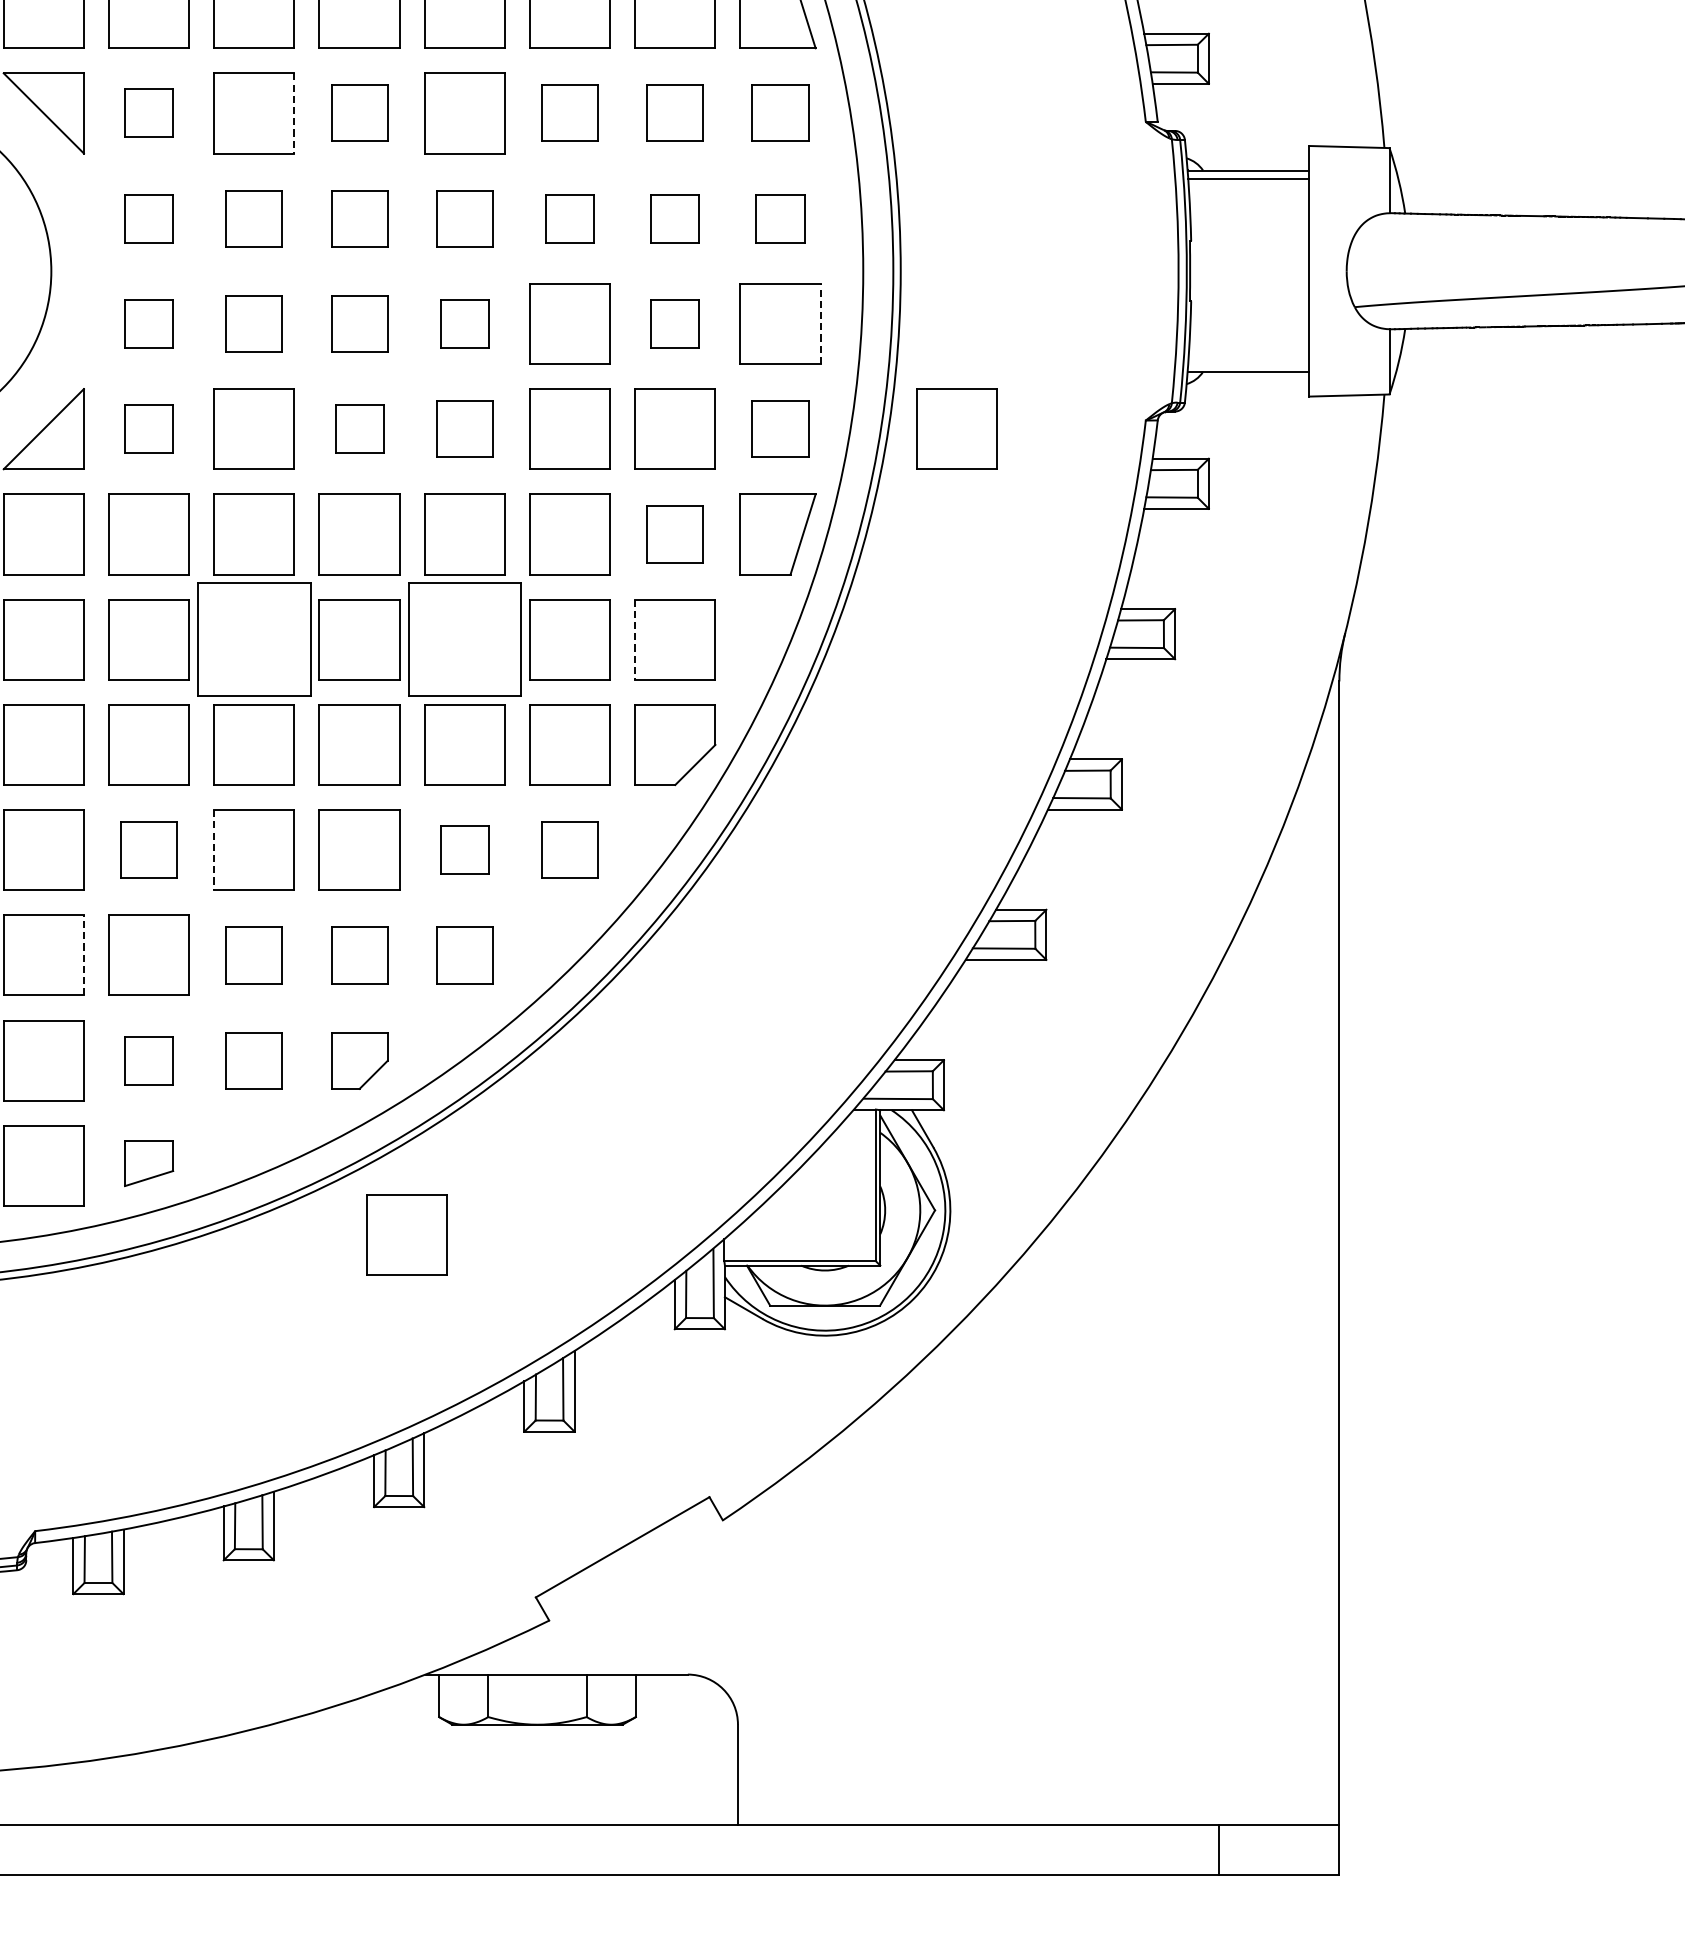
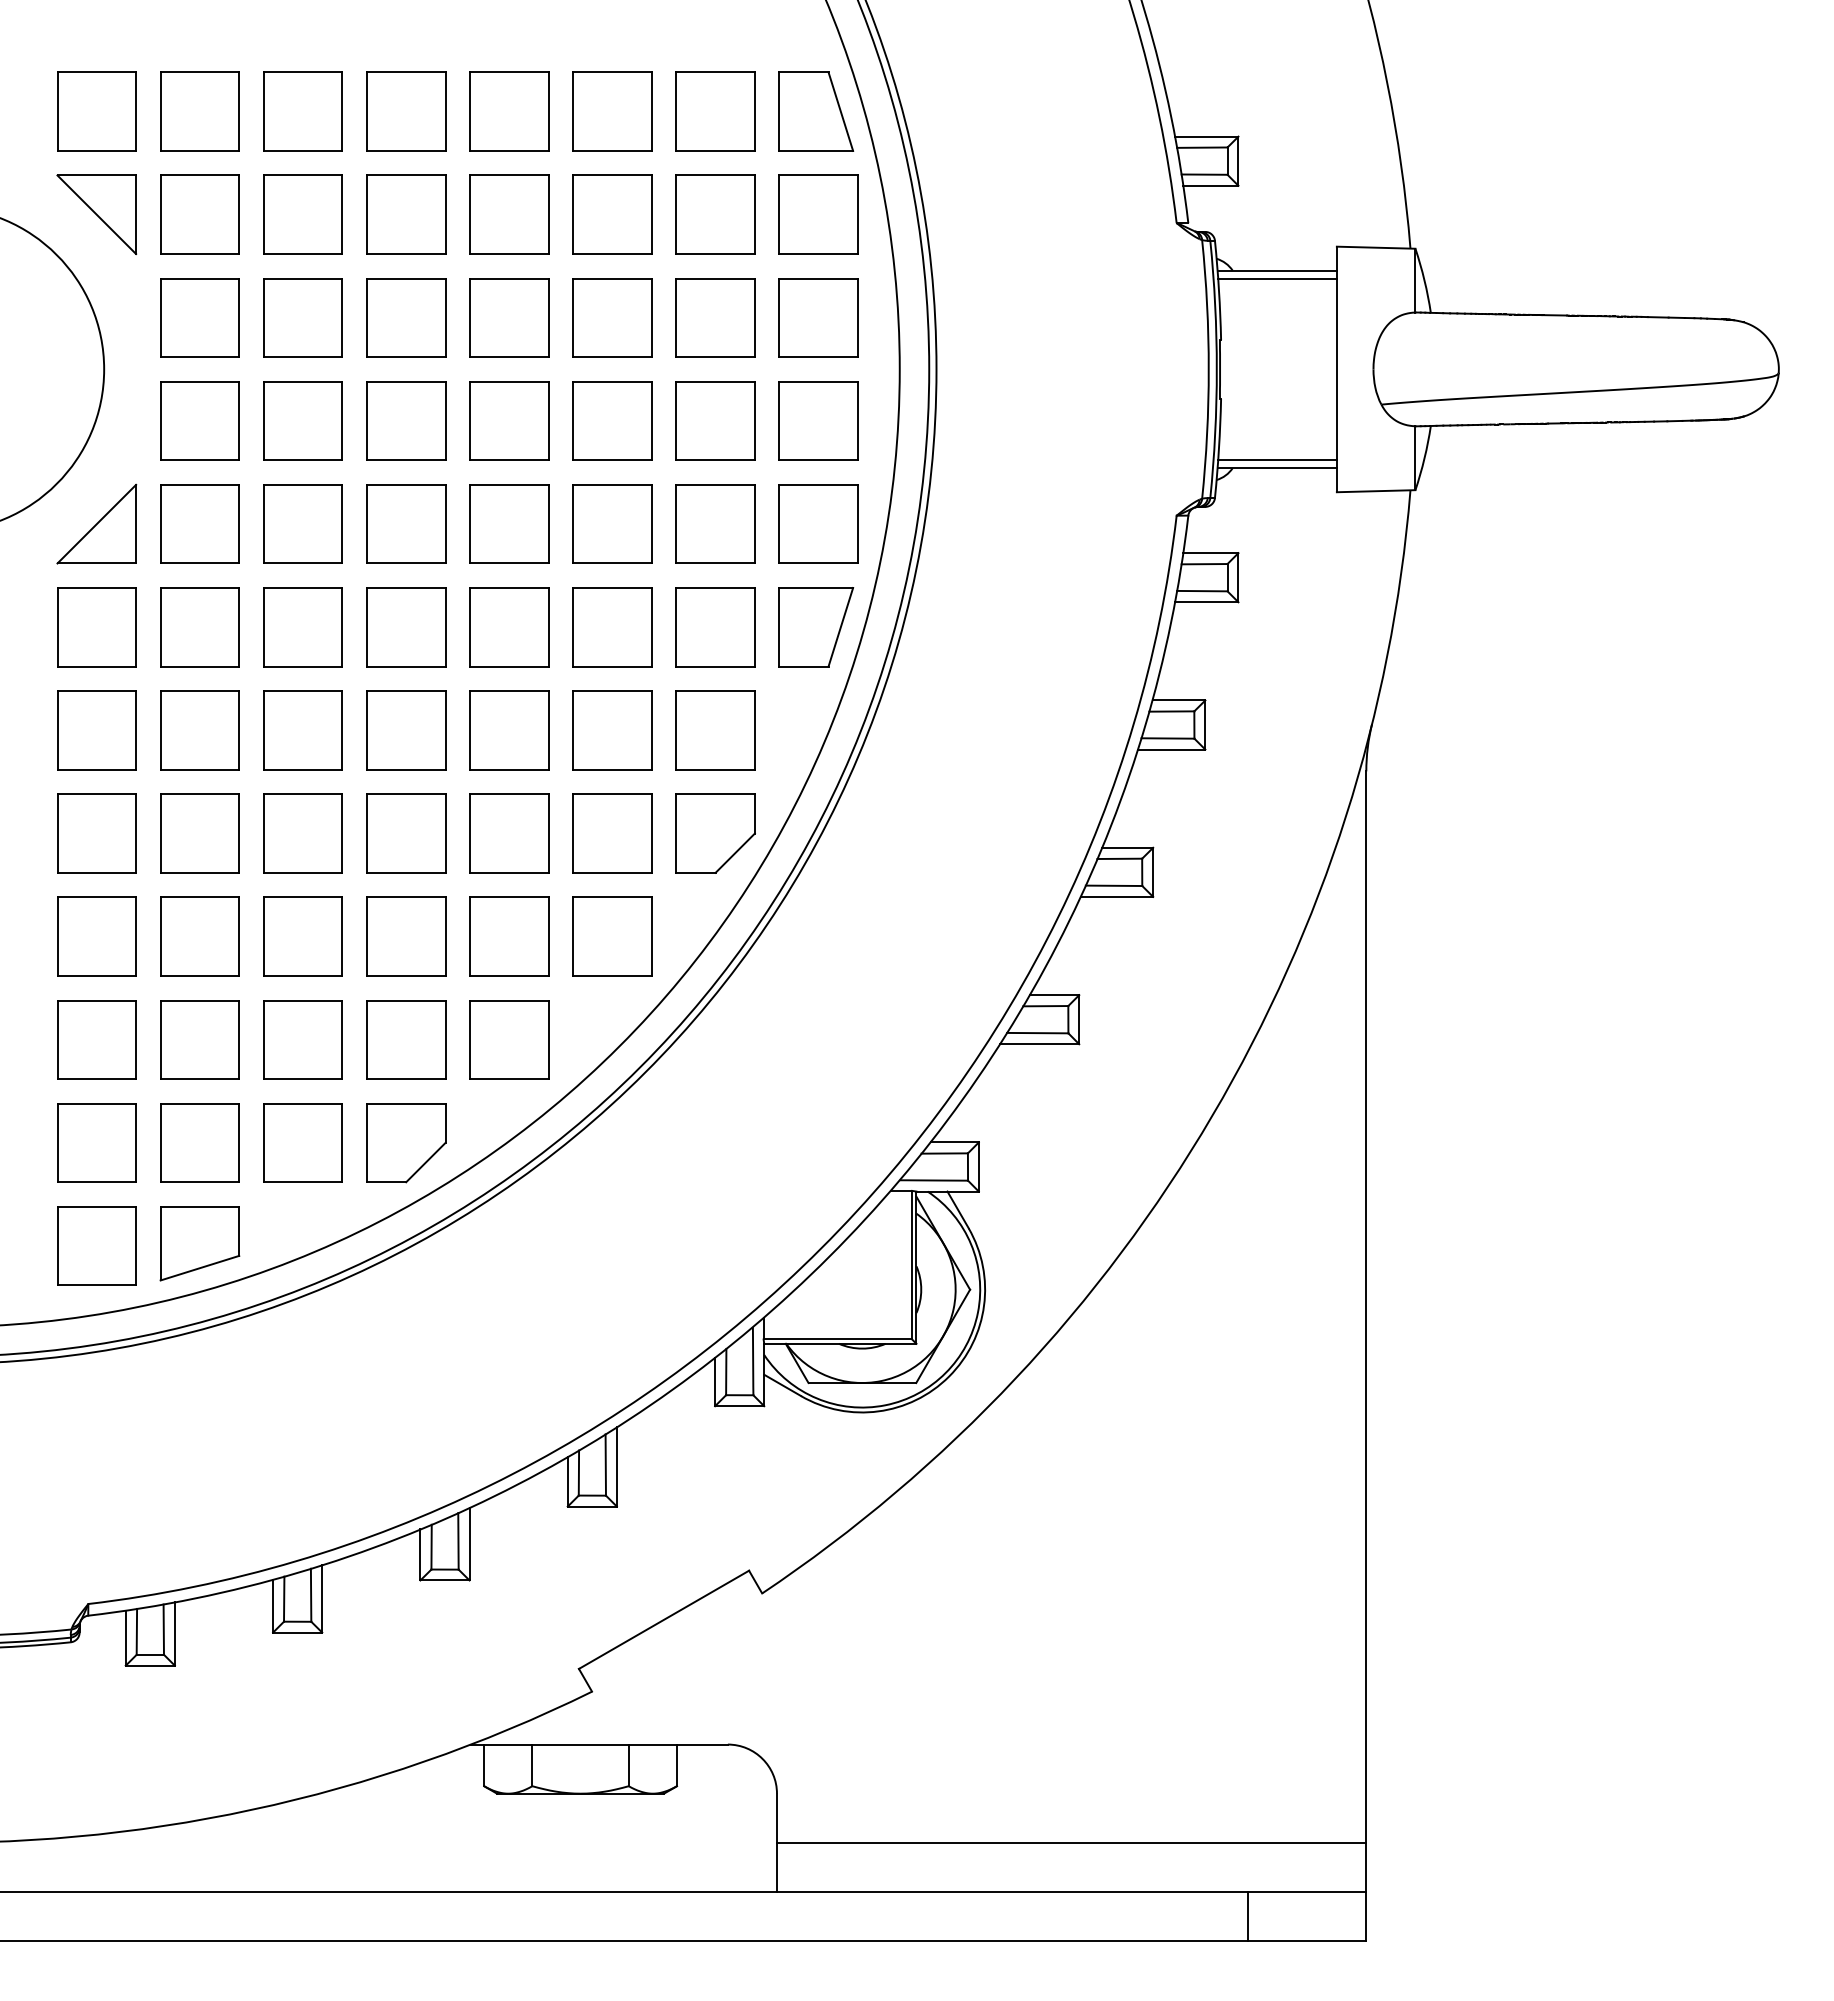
part: (148, 113) -> (199, 214), size x1.67
part: (359, 113) -> (406, 214), size x1.43
part: (570, 113) -> (612, 214), size x1.43
part: (675, 113) -> (715, 214), size x1.43
part: (780, 113) -> (818, 214), size x1.43
line: (294, 114) -> (342, 215), dashed -> solid
part: (148, 218) -> (199, 317), size x1.67
part: (253, 218) -> (302, 317), size x1.43
part: (359, 218) -> (406, 317), size x1.43
part: (464, 218) -> (509, 317), size x1.43
part: (570, 218) -> (612, 317), size x1.67
part: (675, 218) -> (715, 317), size x1.67
part: (780, 218) -> (818, 317), size x1.67
part: (148, 323) -> (199, 420), size x1.67
part: (253, 323) -> (302, 420), size x1.43
part: (359, 323) -> (406, 420), size x1.43
part: (464, 323) -> (509, 420), size x1.67
part: (675, 323) -> (715, 420), size x1.67
line: (821, 323) -> (858, 420), dashed -> solid
line: (1248, 363) -> (1277, 459), added
part: (148, 428) -> (199, 523), size x1.67
part: (359, 428) -> (406, 523), size x1.67
part: (464, 428) -> (509, 523), size x1.43
part: (780, 428) -> (818, 523), size x1.43
part: (956, 428) -> (991, 523), removed
part: (675, 534) -> (715, 627), size x1.43
part: (253, 639) -> (302, 730), size x0.71
part: (464, 639) -> (509, 730), size x0.71
line: (635, 639) -> (676, 730), dashed -> solid
part: (148, 849) -> (199, 936), size x1.43
part: (464, 849) -> (509, 936), size x1.67
part: (570, 849) -> (612, 936), size x1.43
line: (213, 850) -> (263, 937), dashed -> solid
line: (84, 955) -> (136, 1039), dashed -> solid
part: (253, 955) -> (302, 1039), size x1.43
part: (359, 955) -> (406, 1039), size x1.43
part: (464, 955) -> (509, 1039), size x1.43
part: (148, 1060) -> (199, 1142), size x1.67
part: (253, 1060) -> (302, 1142), size x1.43
part: (359, 1061) -> (406, 1143), size x1.43
part: (148, 1163) -> (199, 1243), size x1.67
part: (406, 1234) -> (452, 1313), removed
line: (1038, 1774) -> (1071, 1842), added

